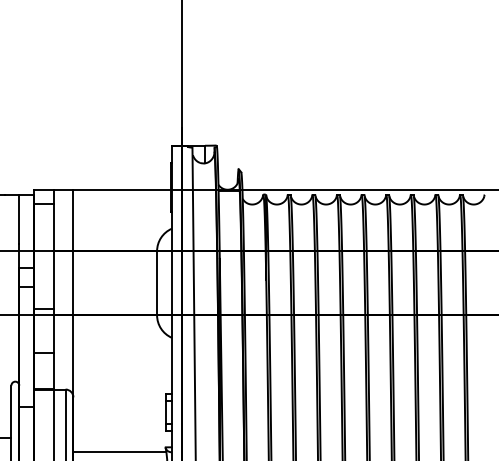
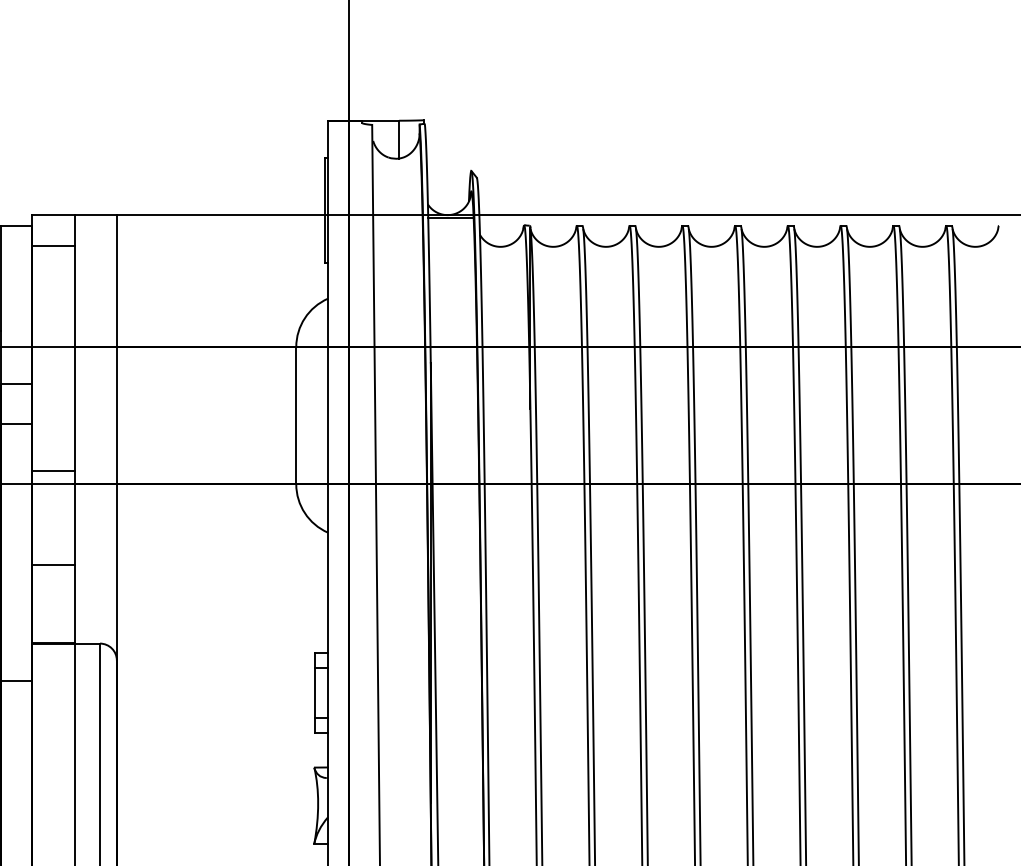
line: (119, 452) -> (215, 778), removed

